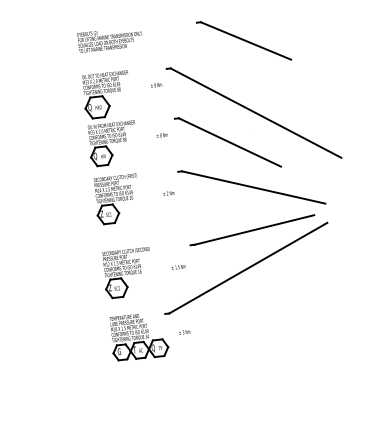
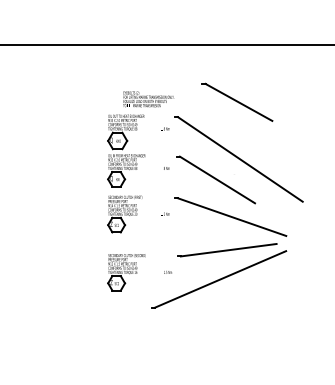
text: (110, 39) -> (148, 99), moved
part: (150, 336) -> (138, 323), removed

